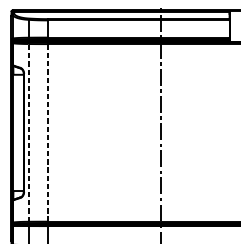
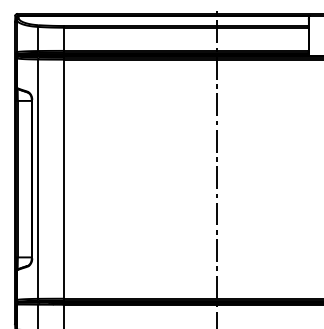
line: (28, 133) -> (38, 179), dashed -> solid
line: (47, 133) -> (63, 179), dashed -> solid

